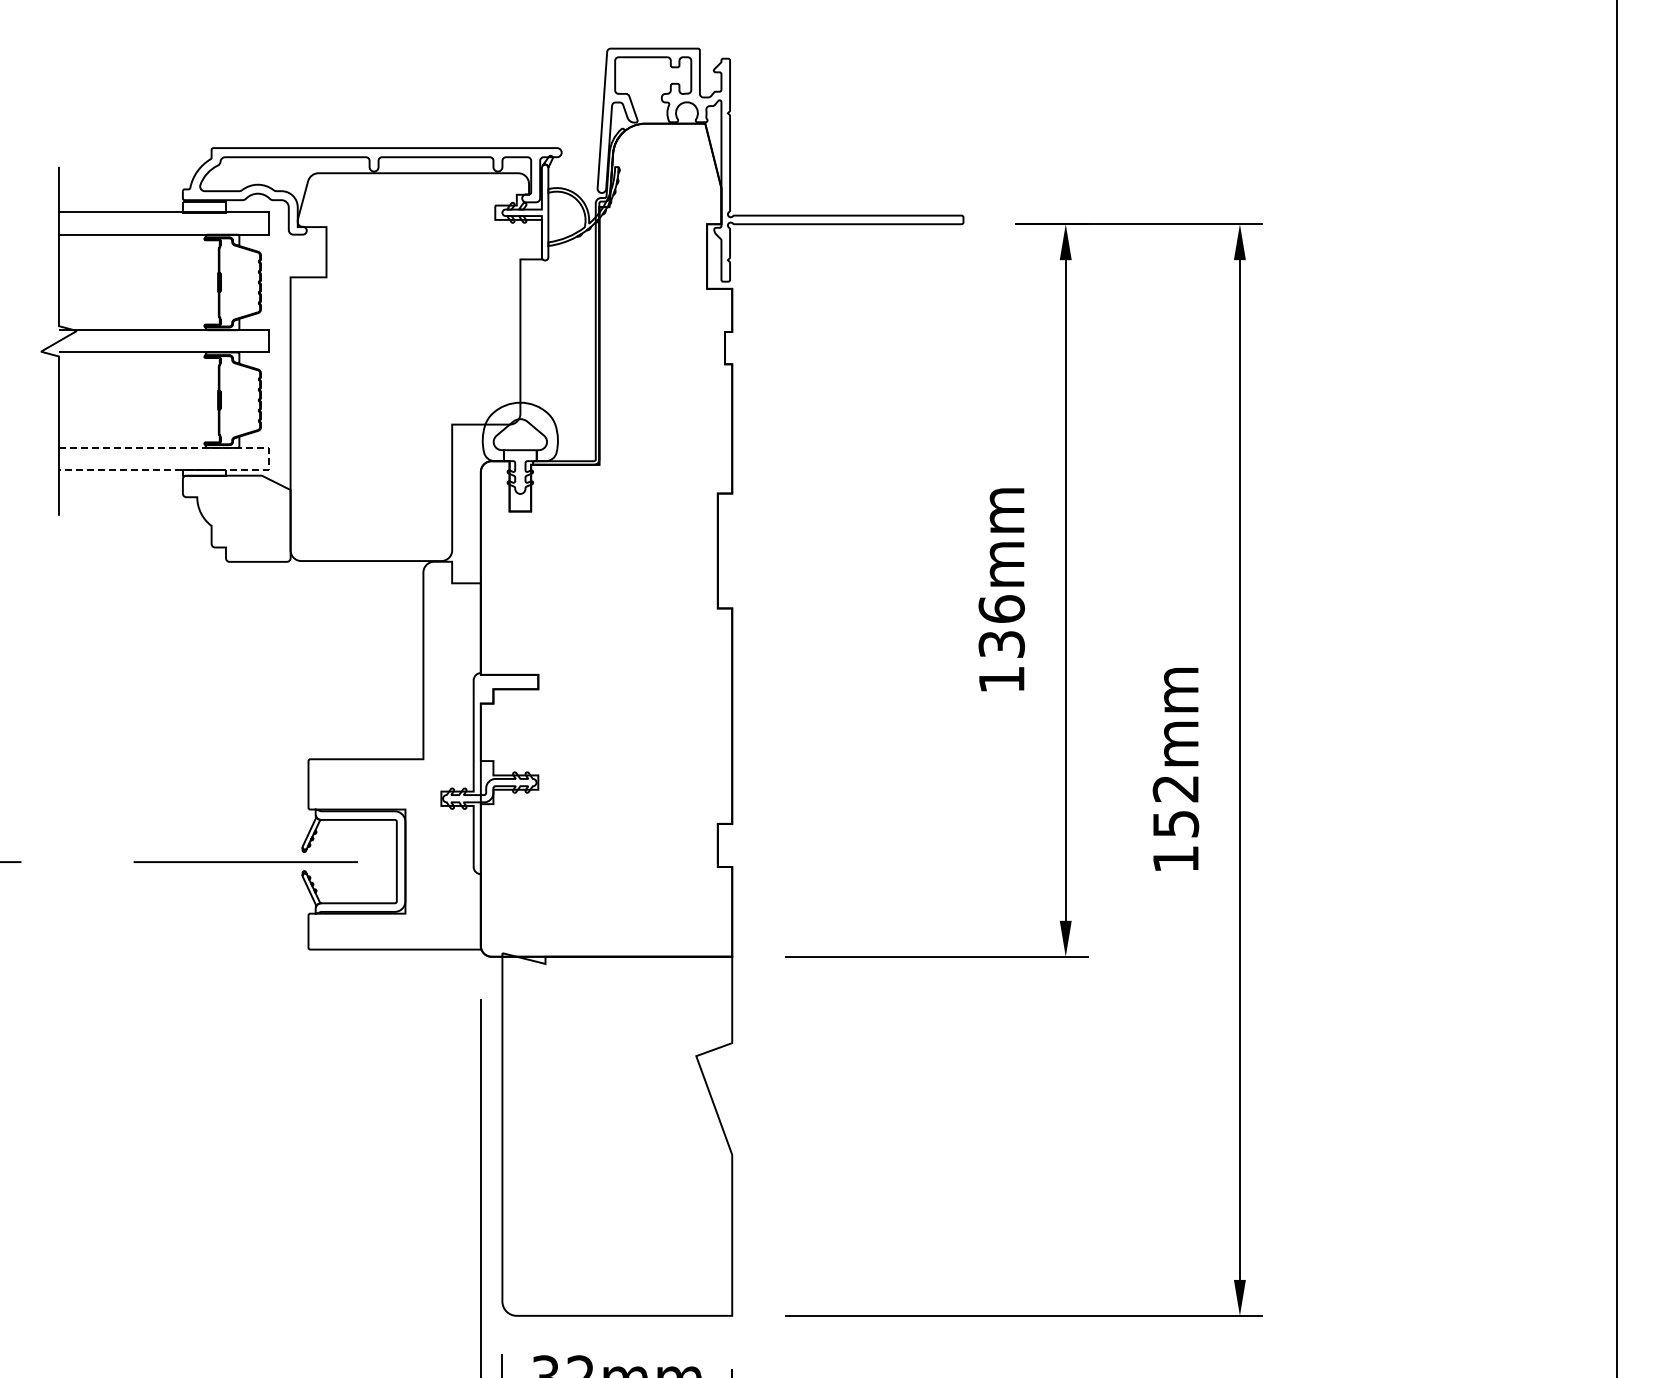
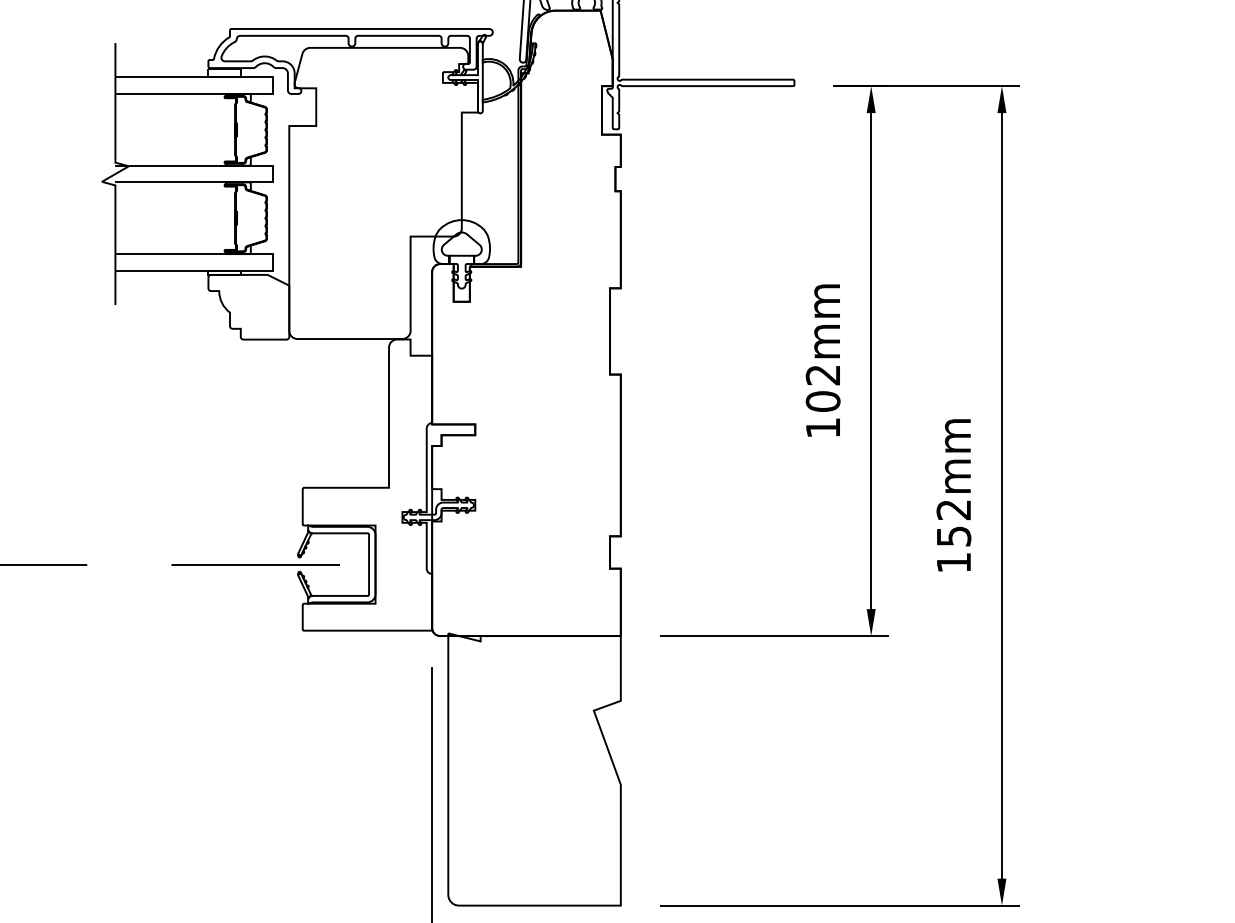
line: (269, 459) -> (273, 262), dashed -> solid
text: (1001, 626) -> (822, 388), 136mm -> 102mm

